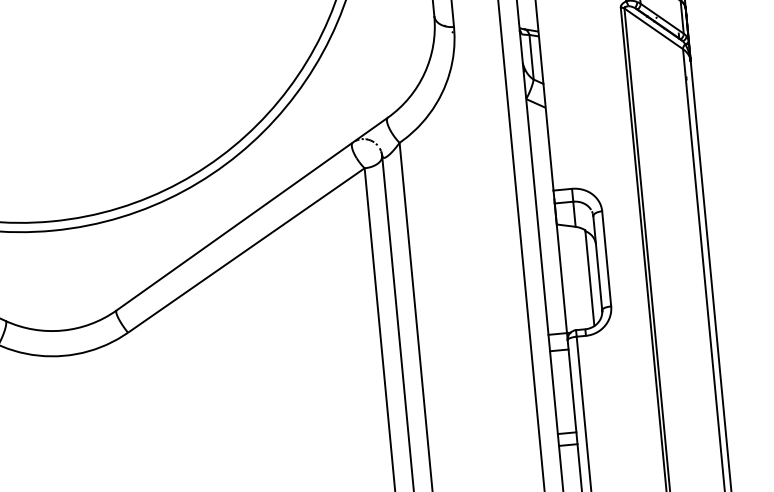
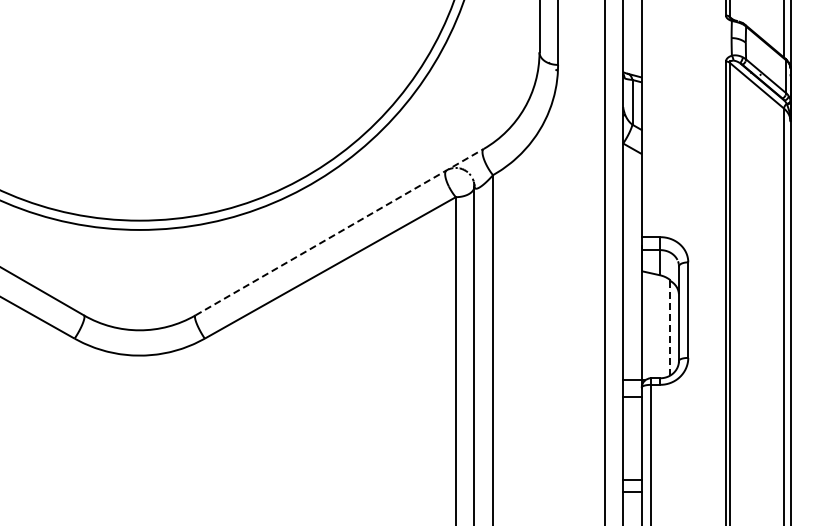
line: (253, 213) -> (340, 231), solid -> dashed
line: (589, 278) -> (669, 328), solid -> dashed

